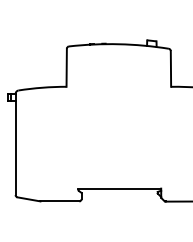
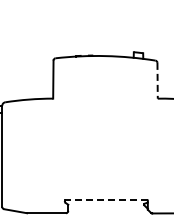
line: (170, 68) -> (157, 80), solid -> dashed
line: (119, 188) -> (106, 200), solid -> dashed

